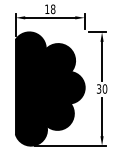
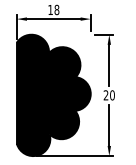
text: (98, 89) -> (105, 95), 30 -> 20

